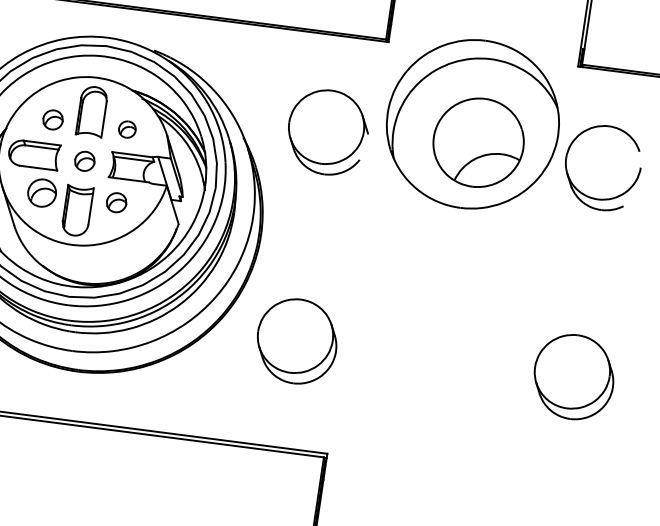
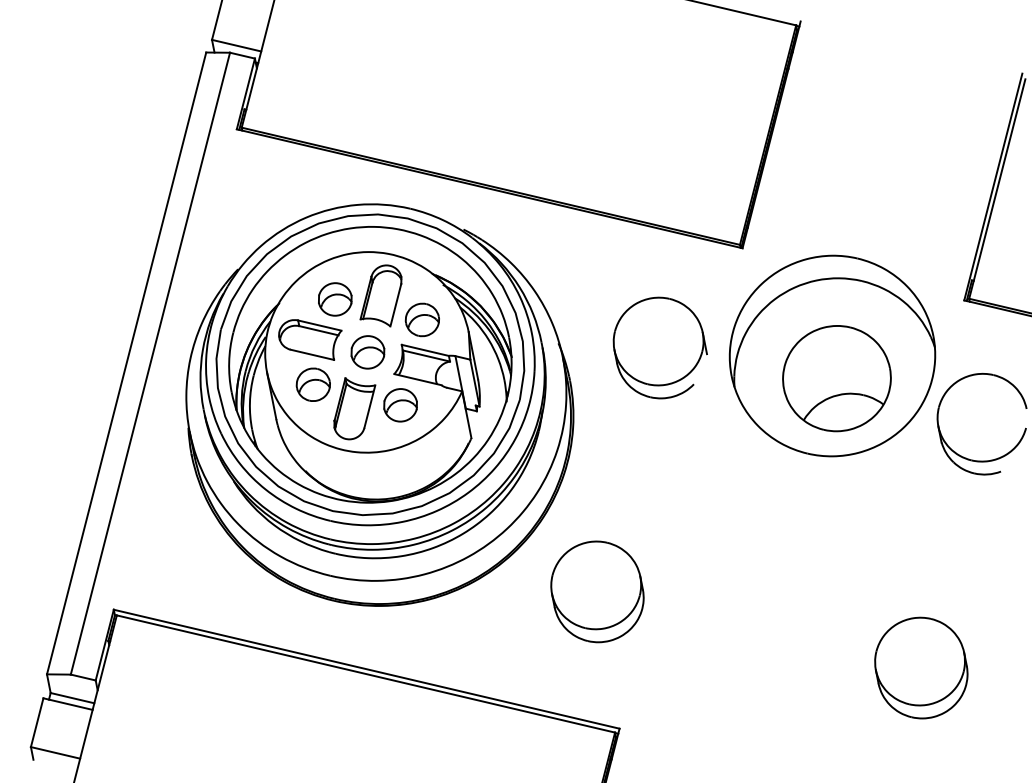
part: (53, 119) -> (335, 299), size x1.43
part: (126, 129) -> (421, 319), size x1.67
part: (84, 161) -> (367, 352), size x1.43
part: (116, 202) -> (400, 405), size x1.43

